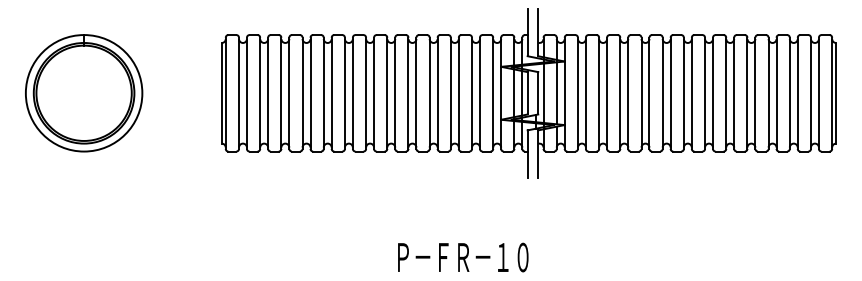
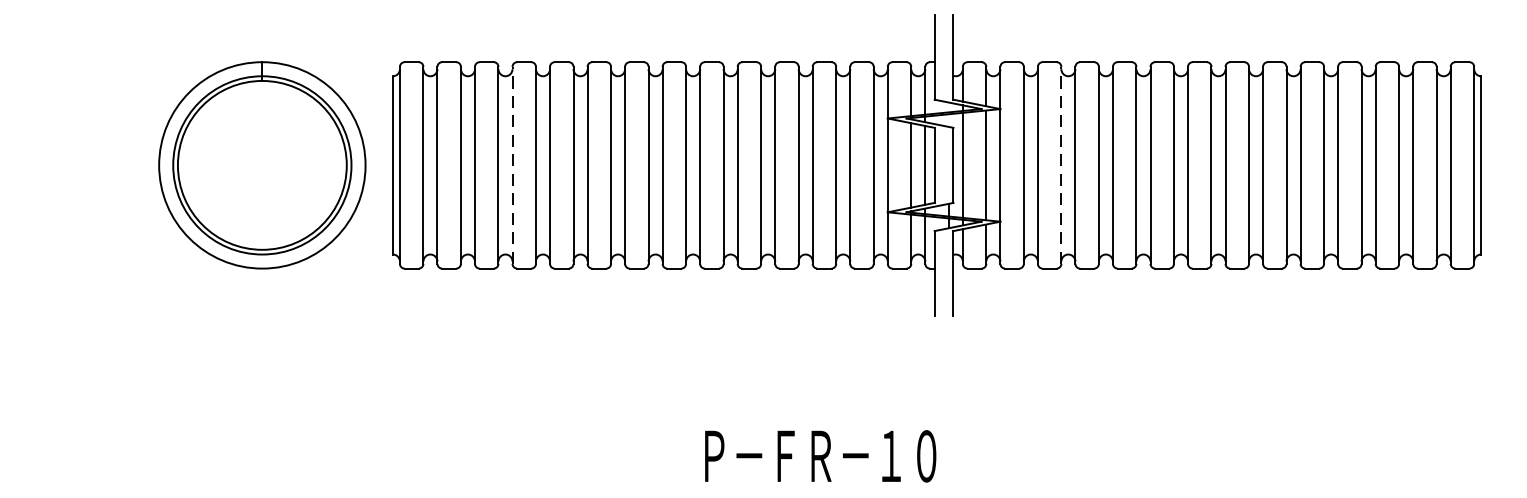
part: (84, 93) -> (263, 165), moved
line: (289, 93) -> (512, 165), solid -> dashed
line: (599, 93) -> (1061, 165), solid -> dashed

